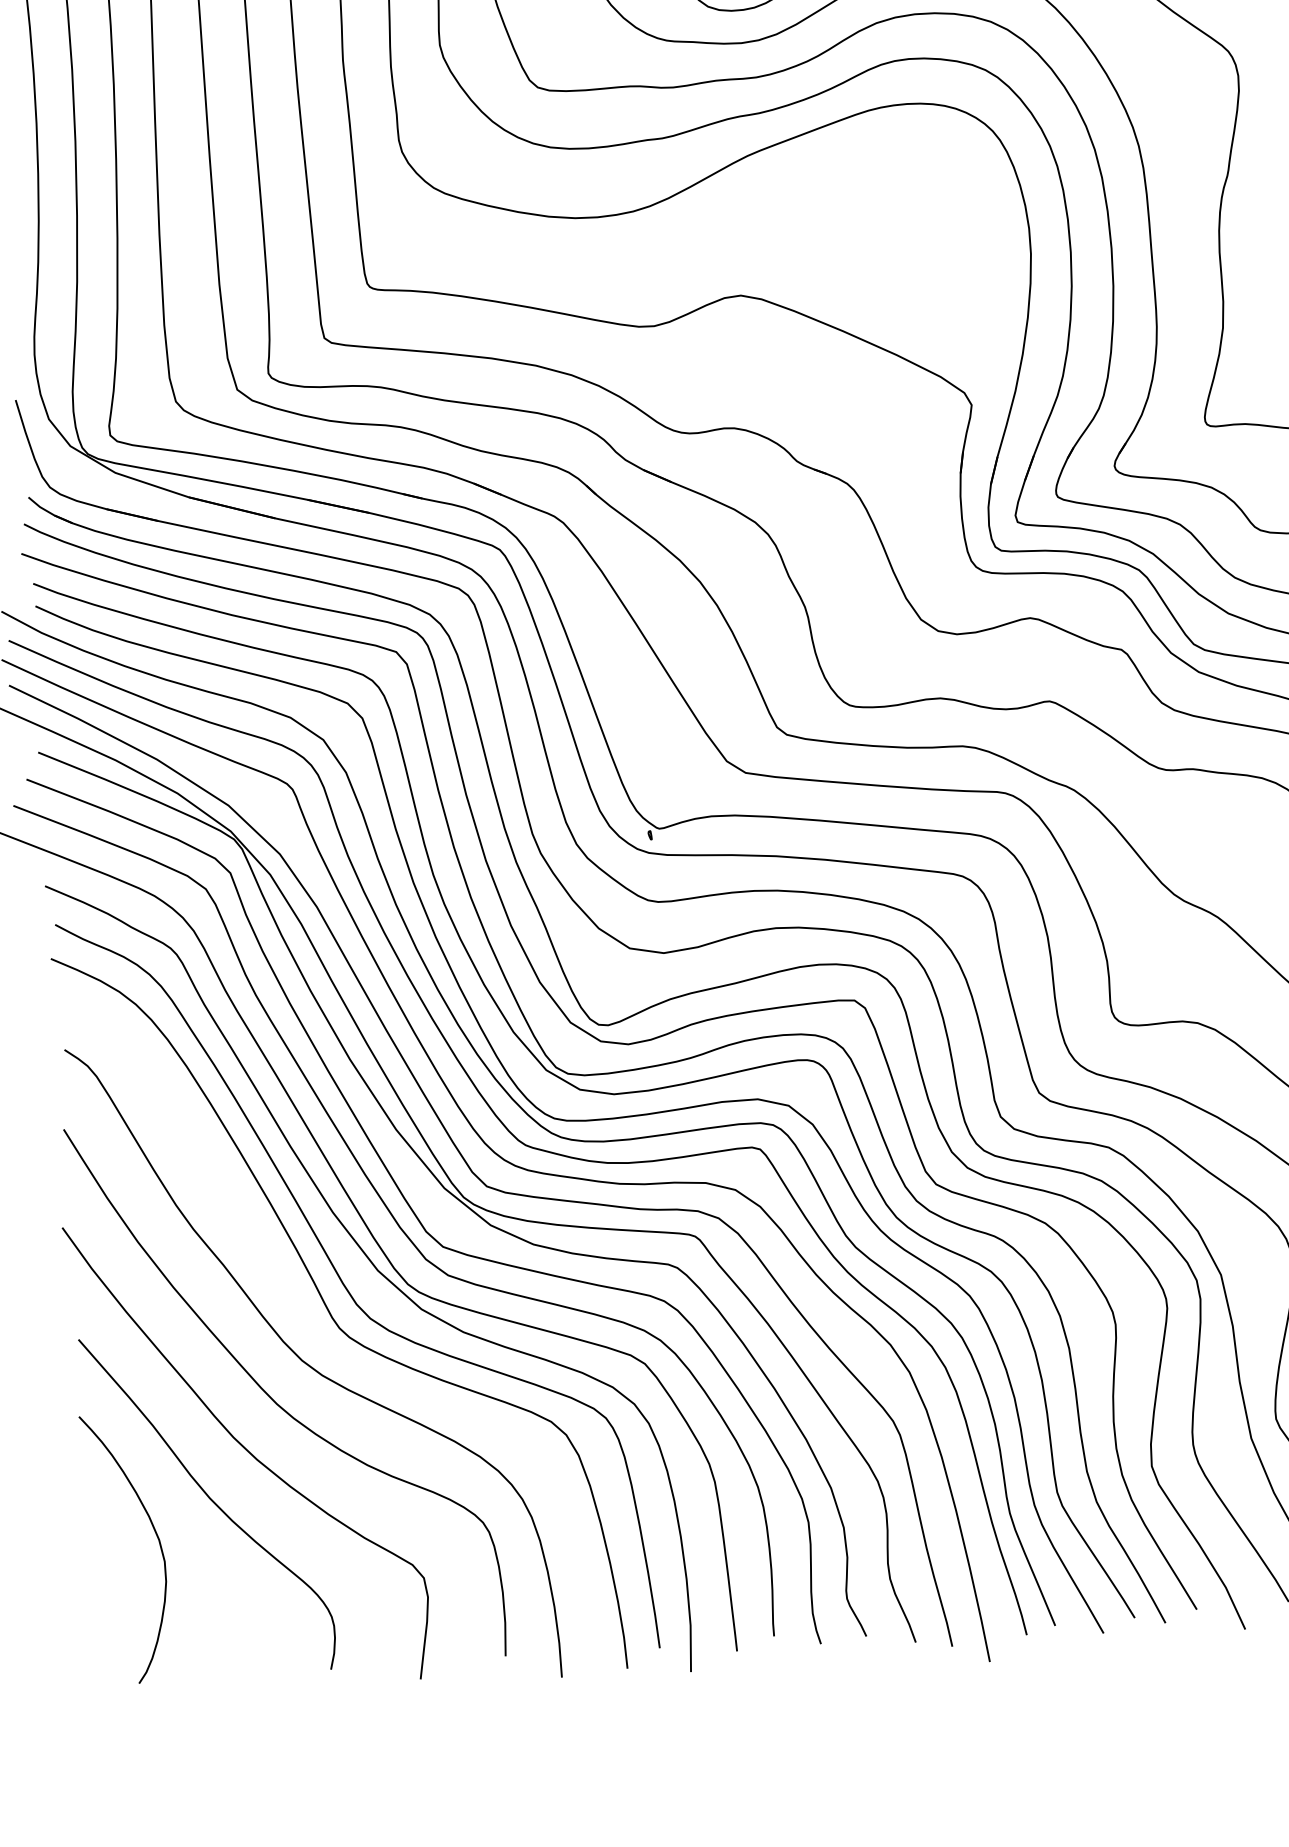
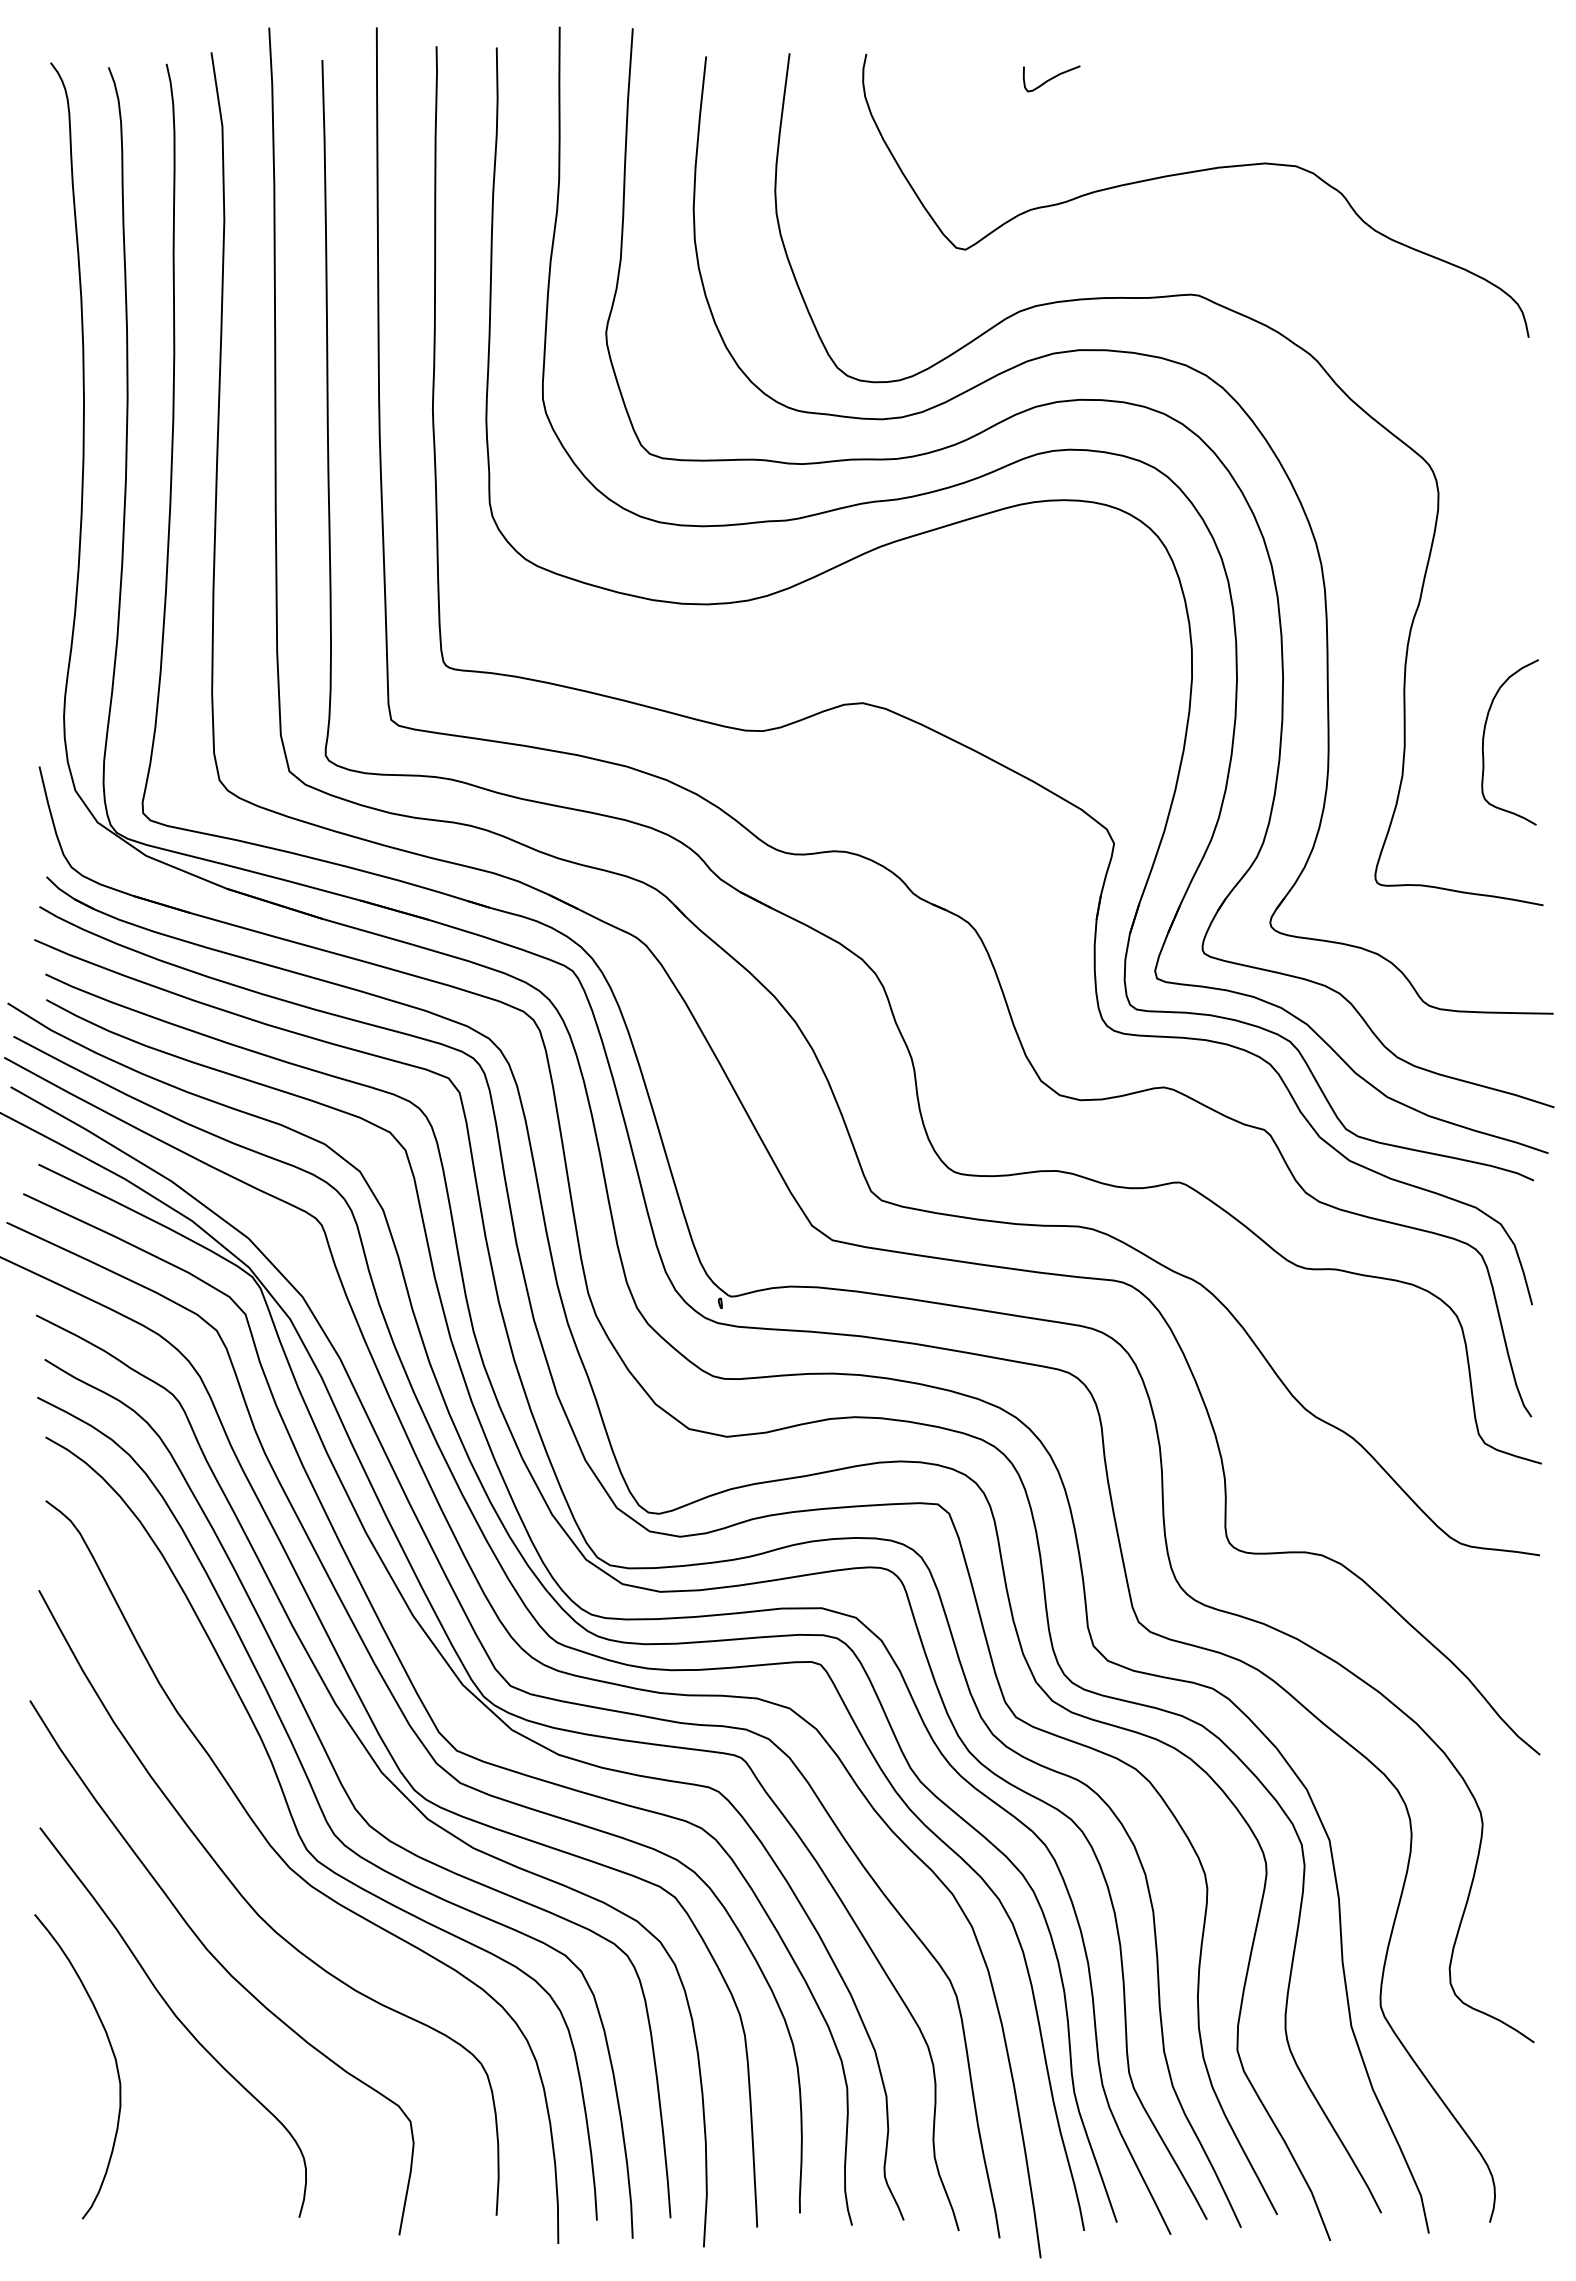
curve: (310, 1332) -> (301, 1837), added

